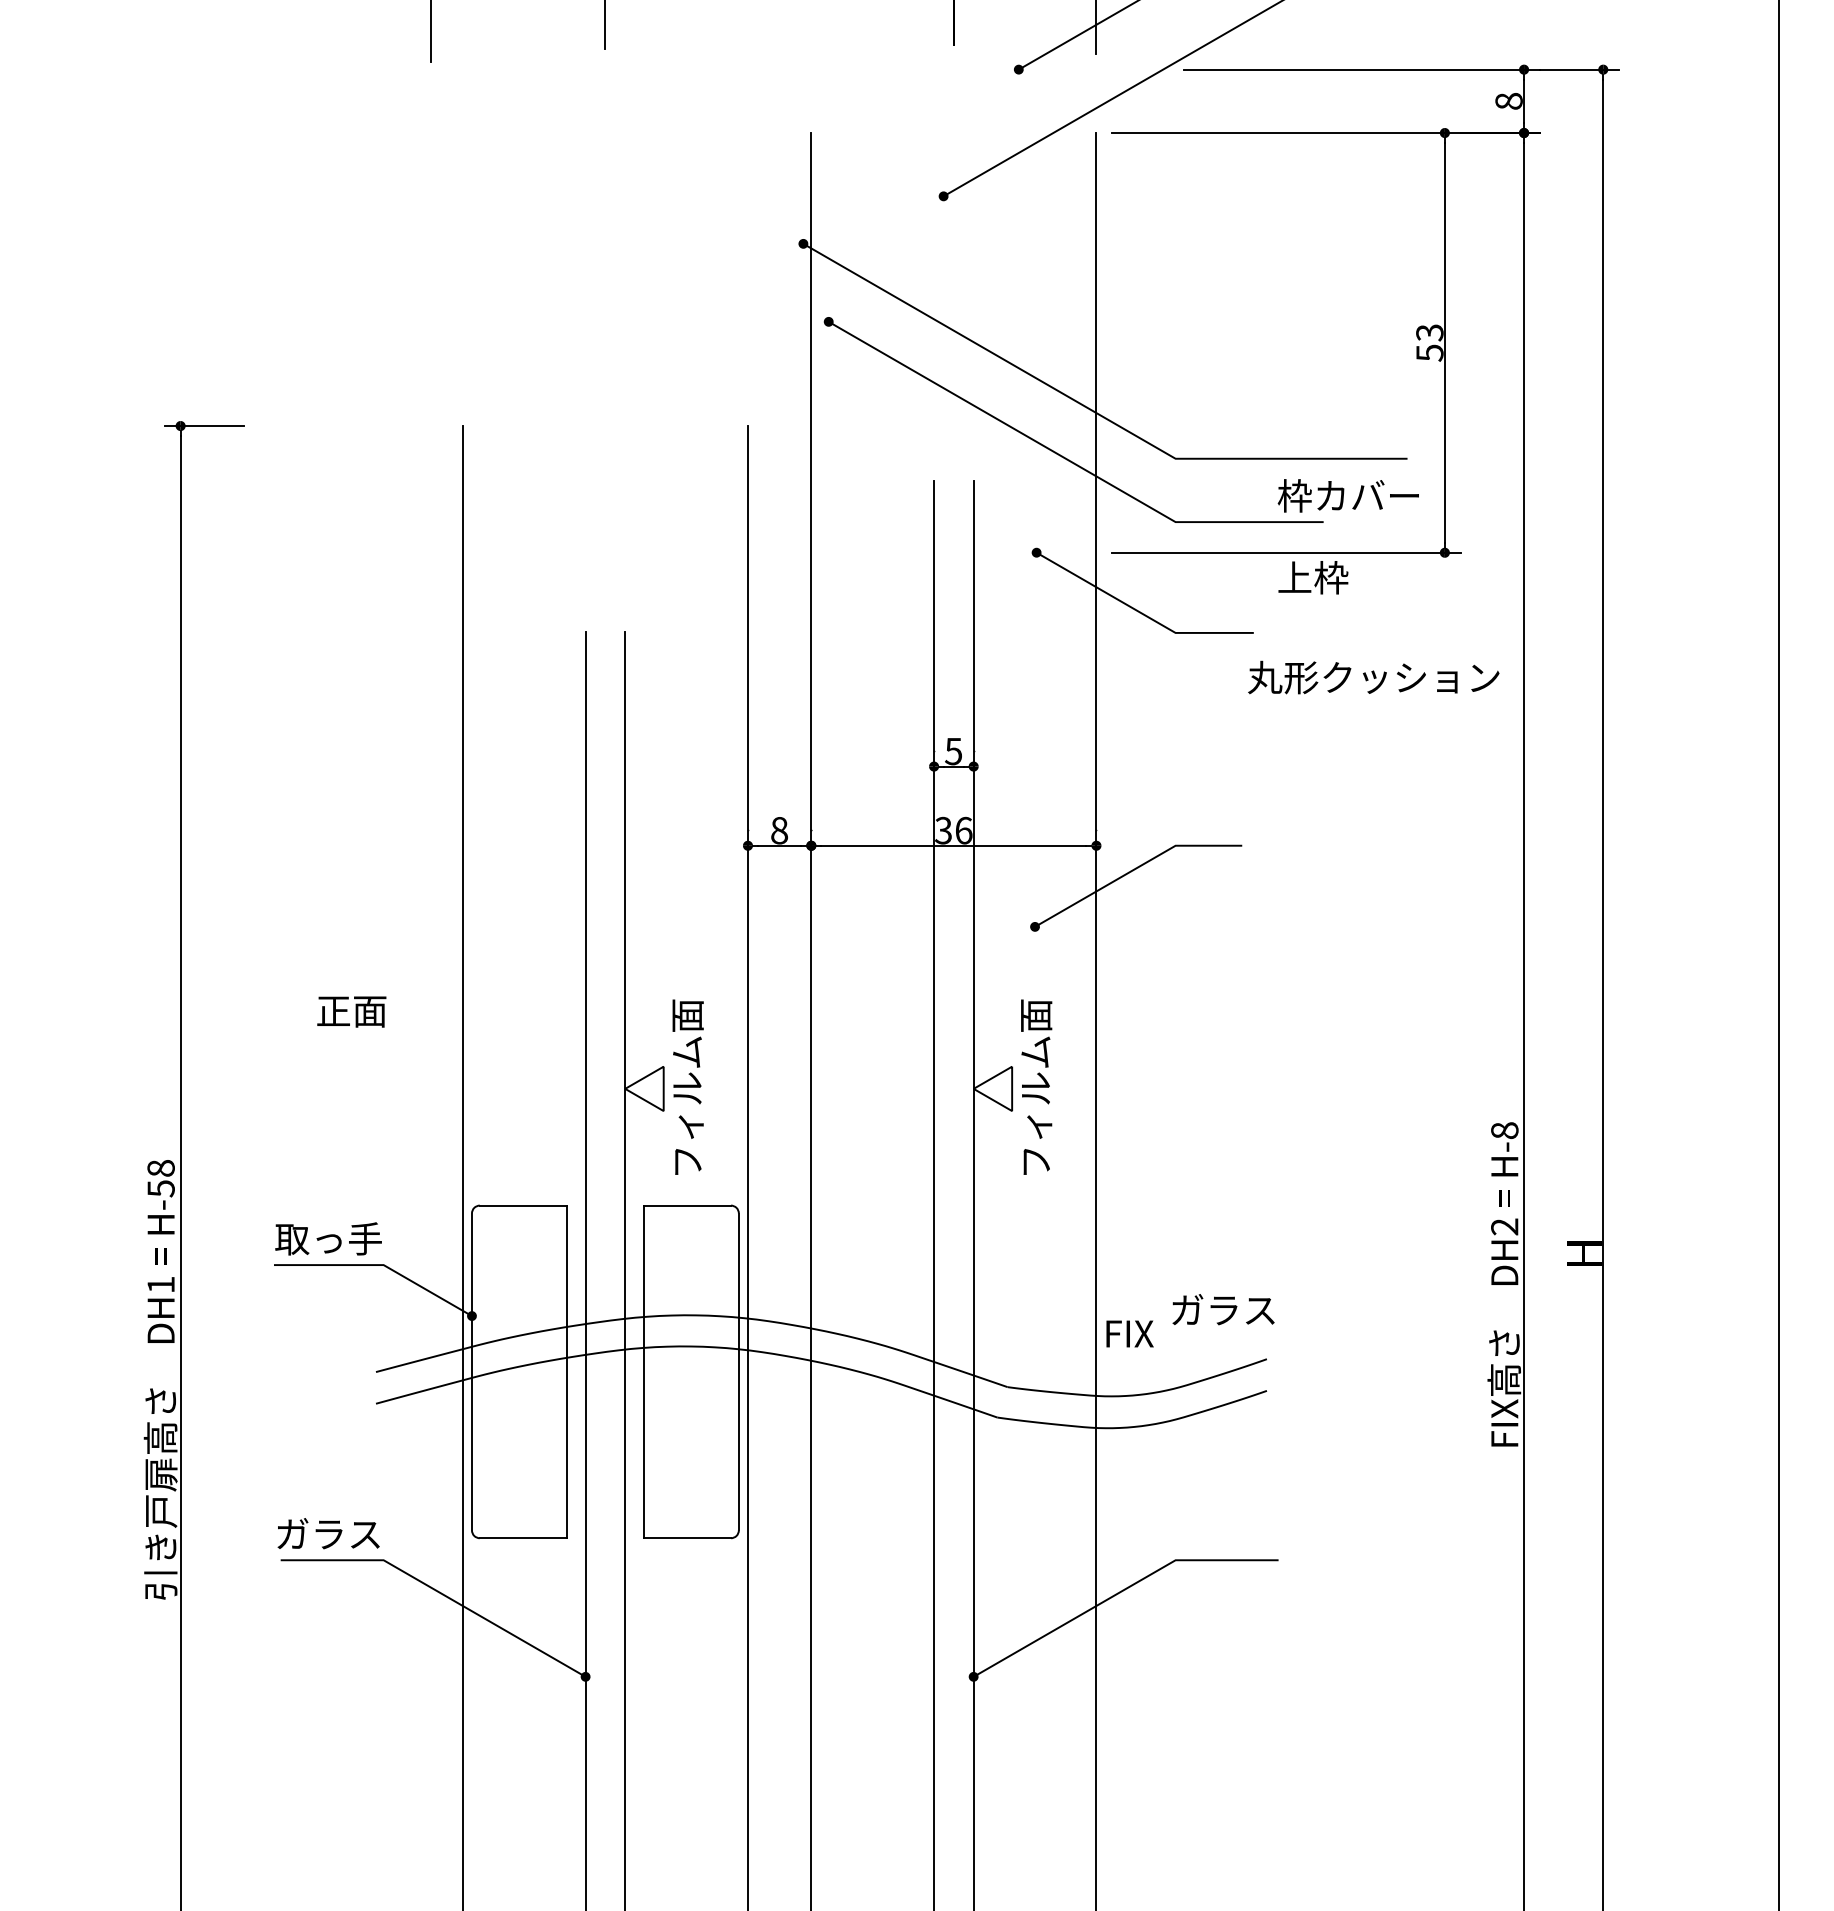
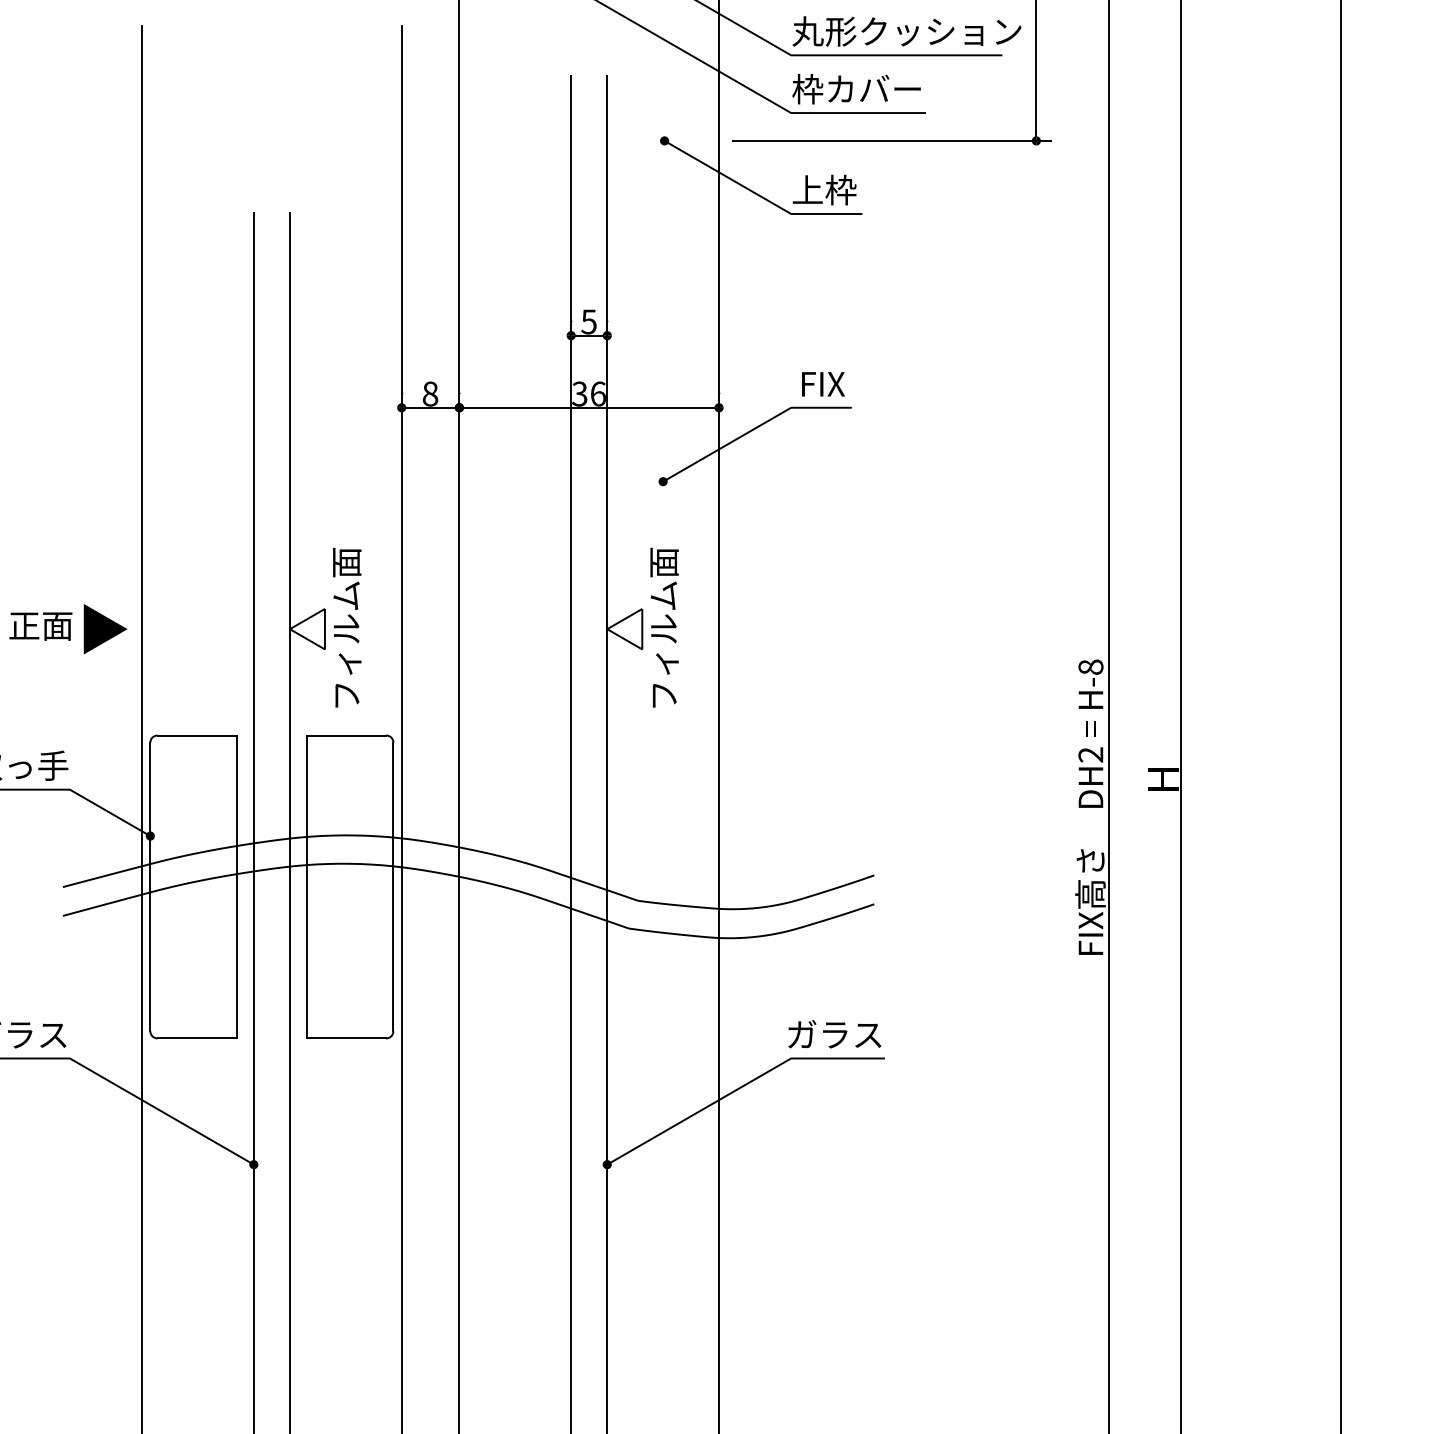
text: (1347, 495) -> (855, 88), moved
text: (1313, 577) -> (824, 189), moved
text: (1373, 677) -> (906, 31), moved
text: (351, 1011) -> (40, 626), moved
part: (422, 1088) -> (105, 628), added
text: (1223, 1309) -> (834, 1034), moved
text: (1129, 1333) -> (822, 383), moved

